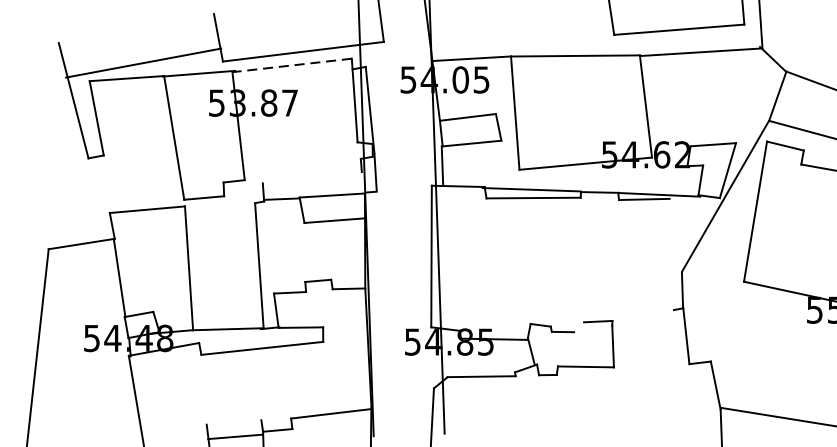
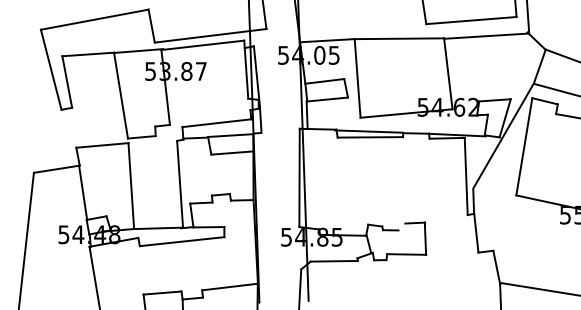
line: (143, 62) -> (94, 19), moved
line: (291, 65) -> (202, 45), dashed -> solid
line: (311, 178) -> (216, 123), added
line: (670, 254) -> (465, 176), added
line: (235, 436) -> (162, 292), moved

